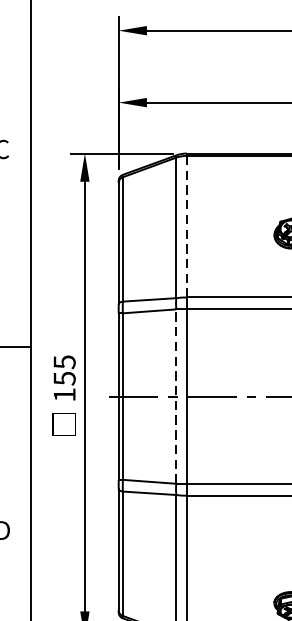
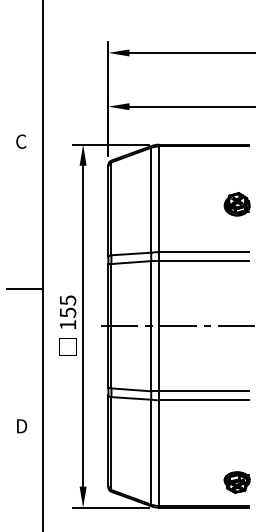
line: (187, 226) -> (159, 199), dashed -> solid
line: (176, 395) -> (151, 325), dashed -> solid

